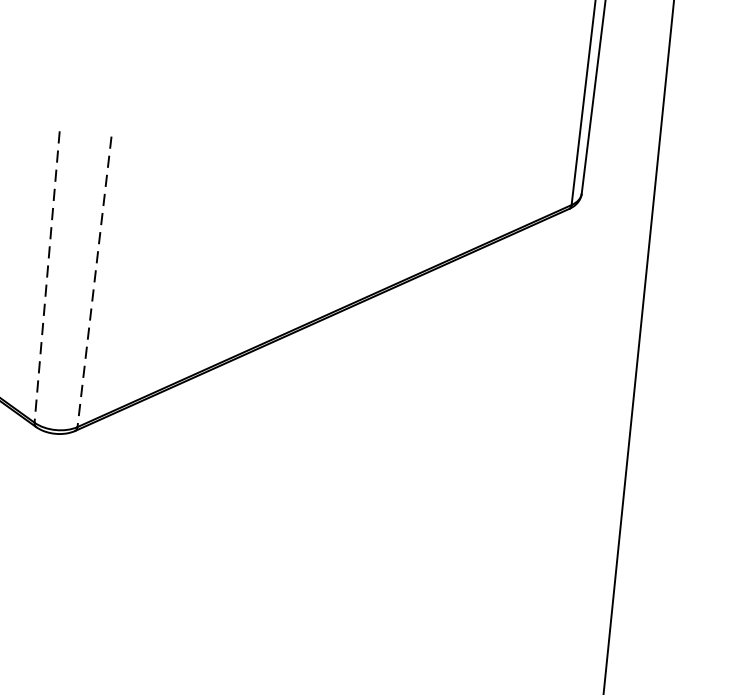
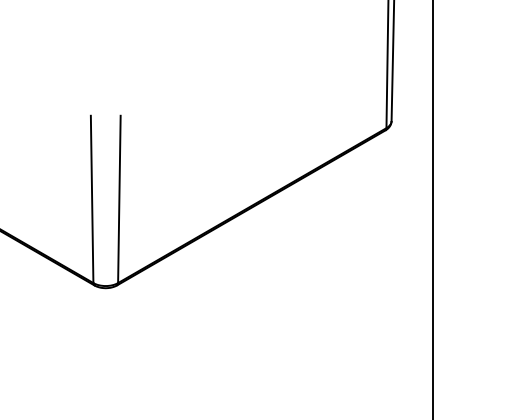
line: (47, 277) -> (92, 199), dashed -> solid
line: (94, 281) -> (119, 199), dashed -> solid

